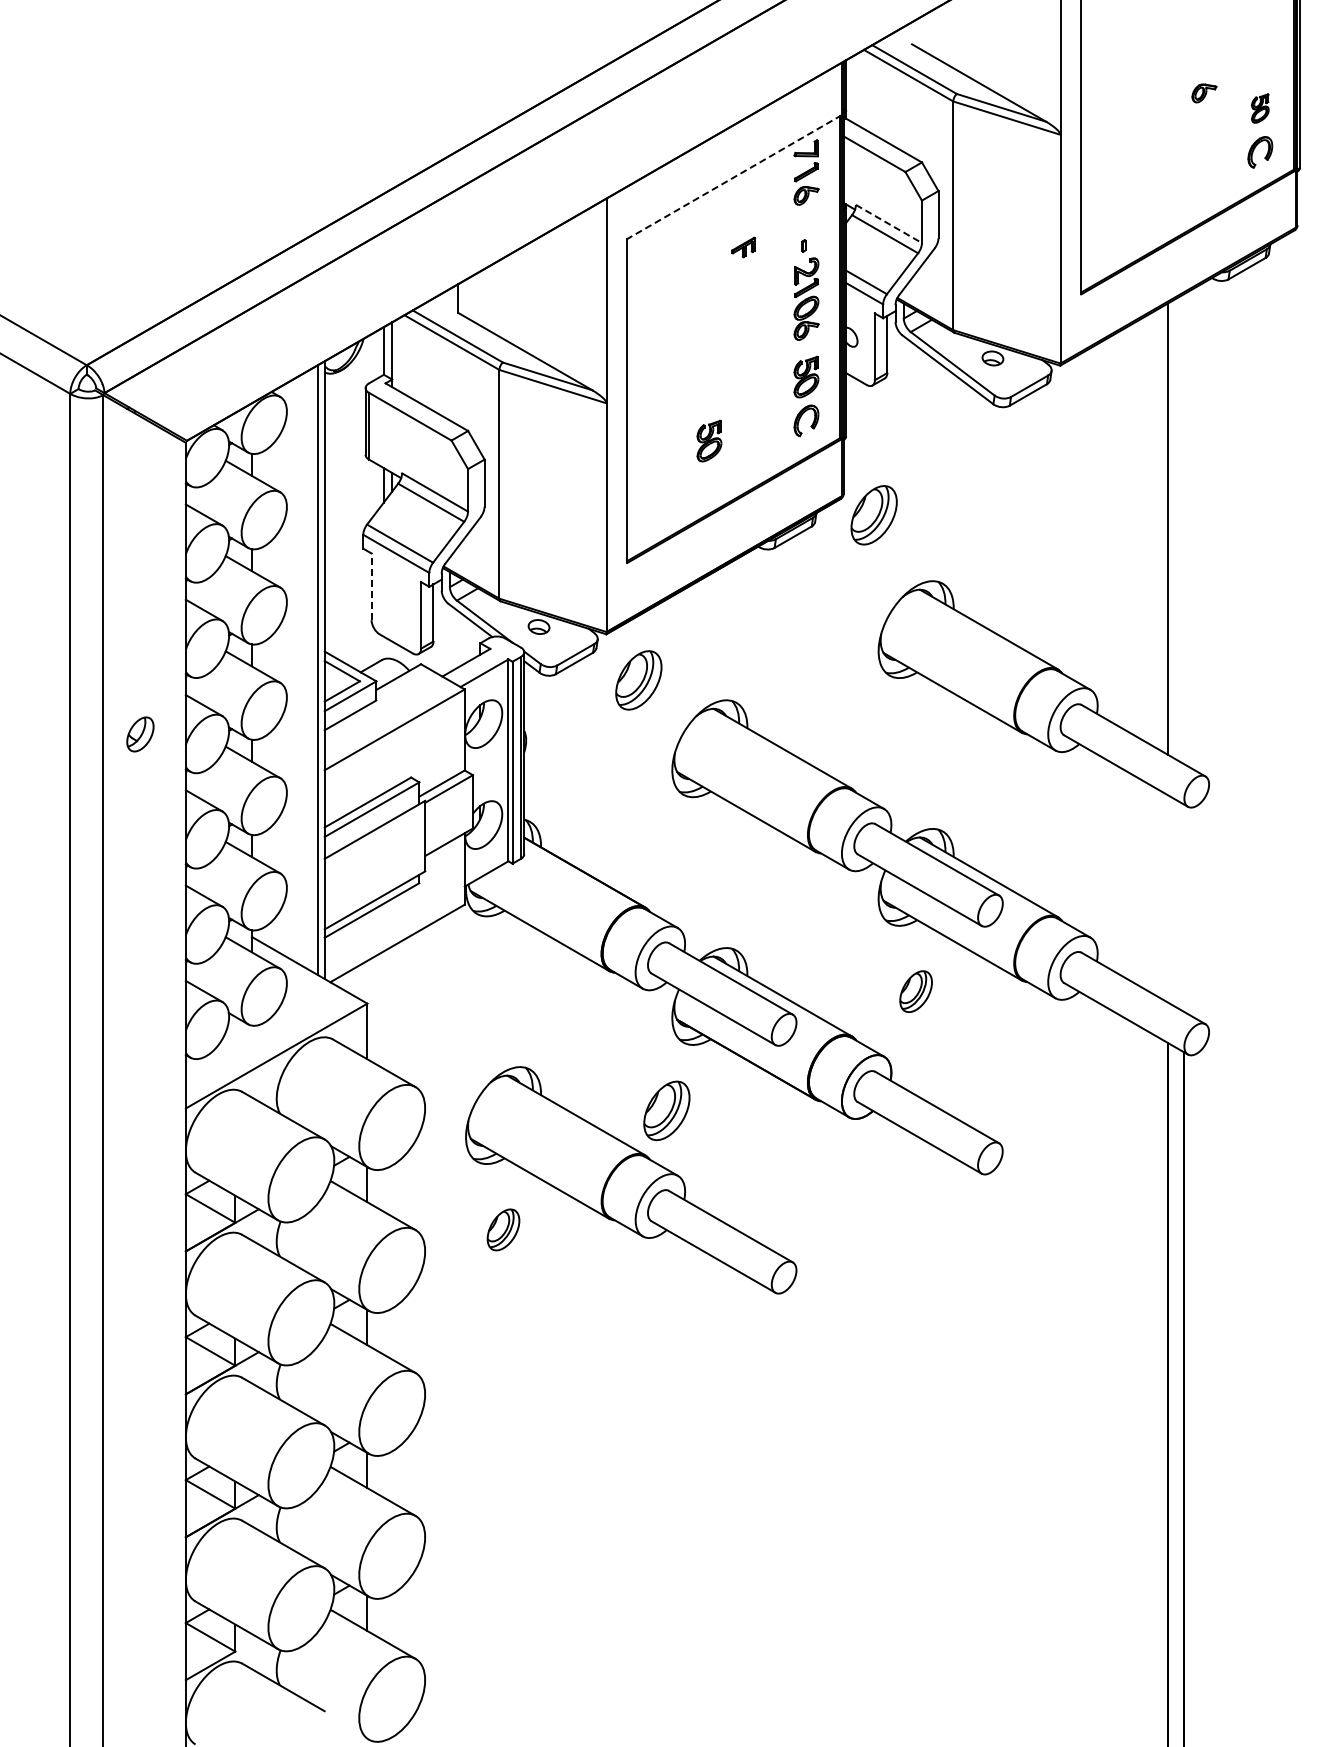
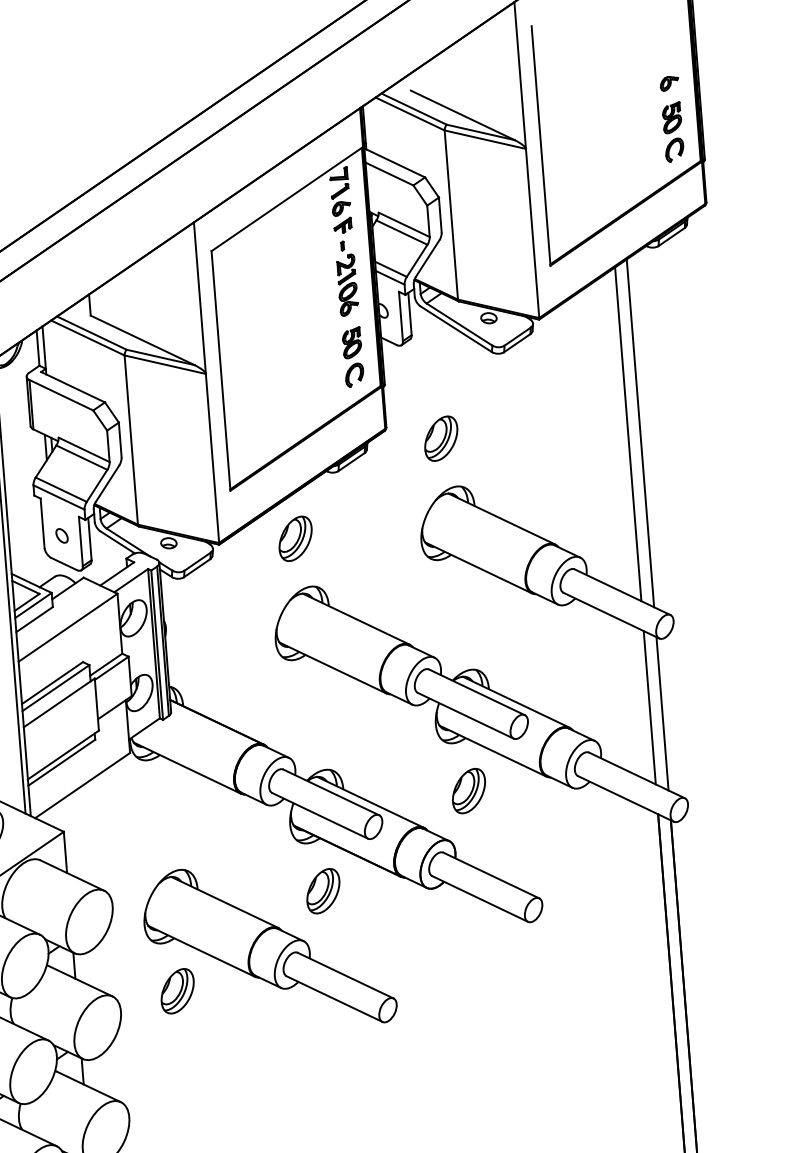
part: (1204, 93) -> (669, 83), moved
part: (1260, 108) -> (672, 117), size x1.43
line: (734, 177) -> (287, 199), dashed -> solid
line: (889, 224) -> (404, 225), dashed -> solid
part: (743, 247) -> (342, 225), moved
part: (709, 440) -> (284, 395), removed
part: (873, 515) -> (440, 438), moved
line: (1184, 529) -> (640, 433), added
line: (371, 586) -> (42, 523), dashed -> solid
part: (396, 605) -> (62, 535), added
part: (638, 680) -> (295, 538), moved
line: (1167, 898) -> (649, 707), added
line: (1184, 908) -> (662, 713), added
part: (915, 991) -> (468, 790), size x1.43
part: (666, 1110) -> (323, 890), moved
part: (503, 1229) -> (177, 990), size x1.43

